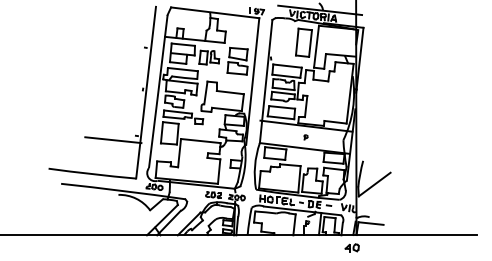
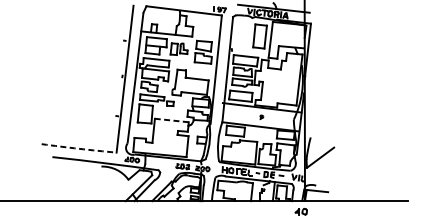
line: (113, 140) -> (97, 120), removed
line: (200, 141) -> (171, 120), solid -> dashed
arc: (92, 174) -> (79, 149), solid -> dashed

